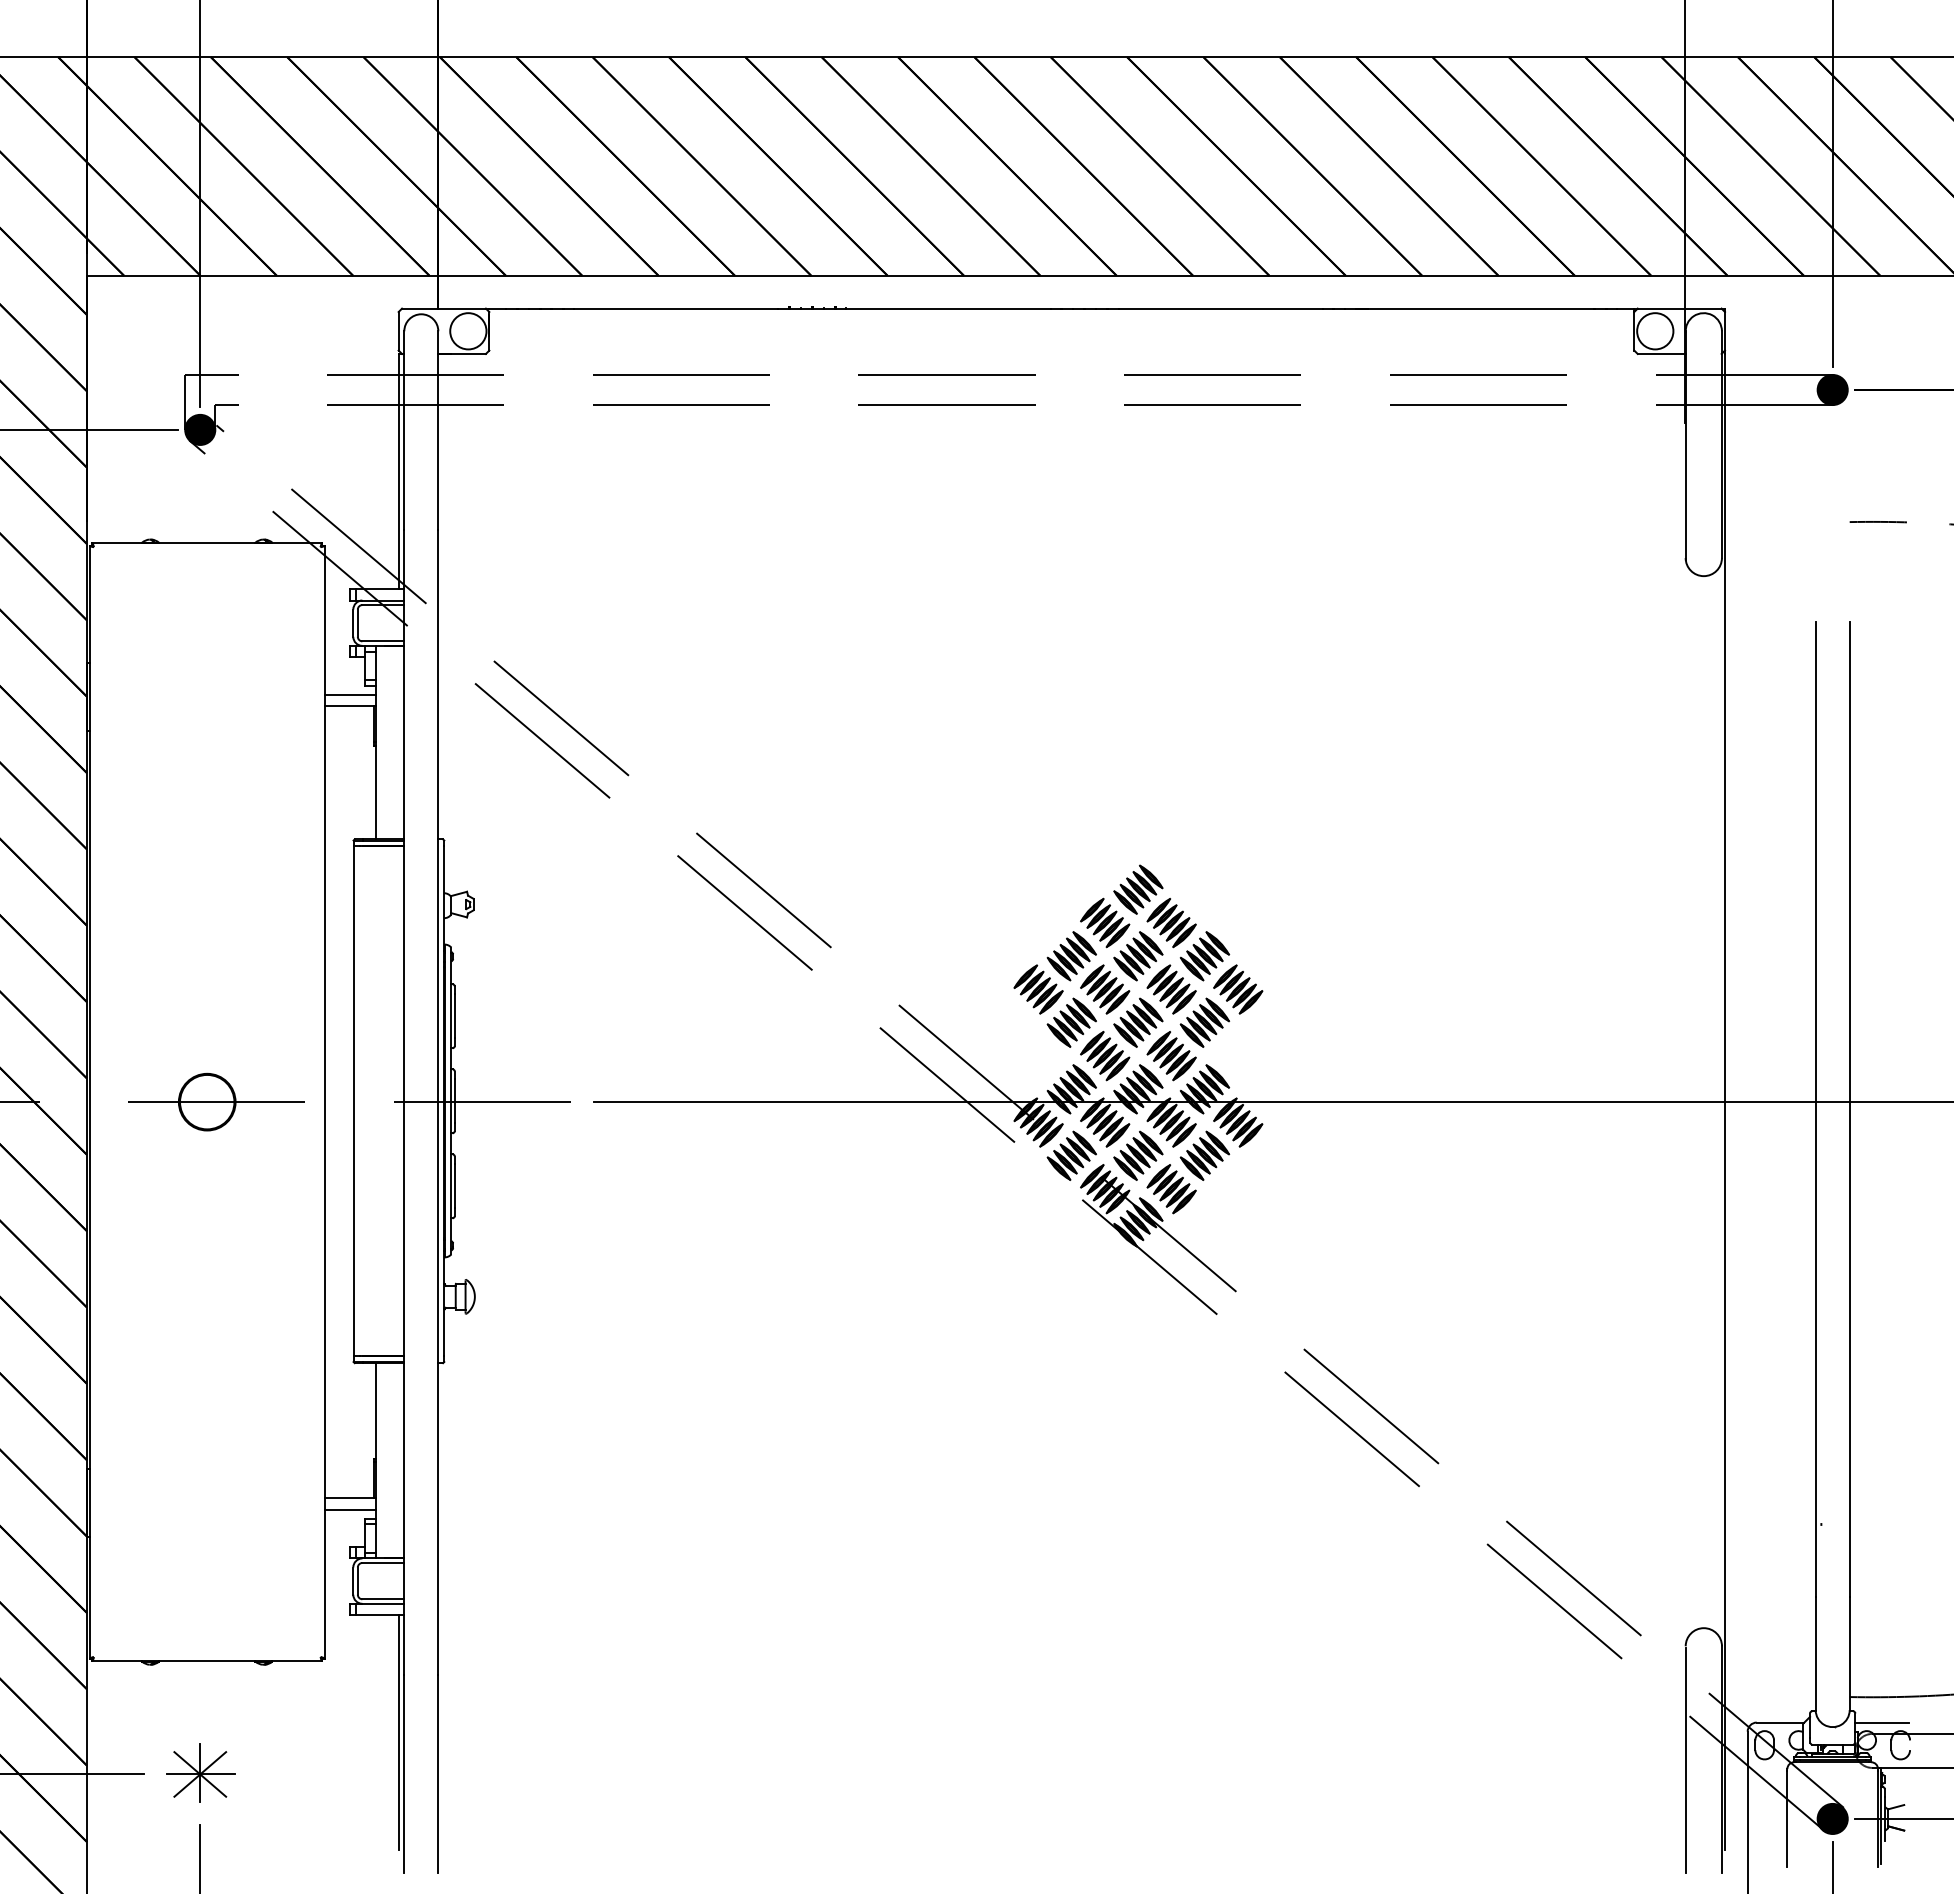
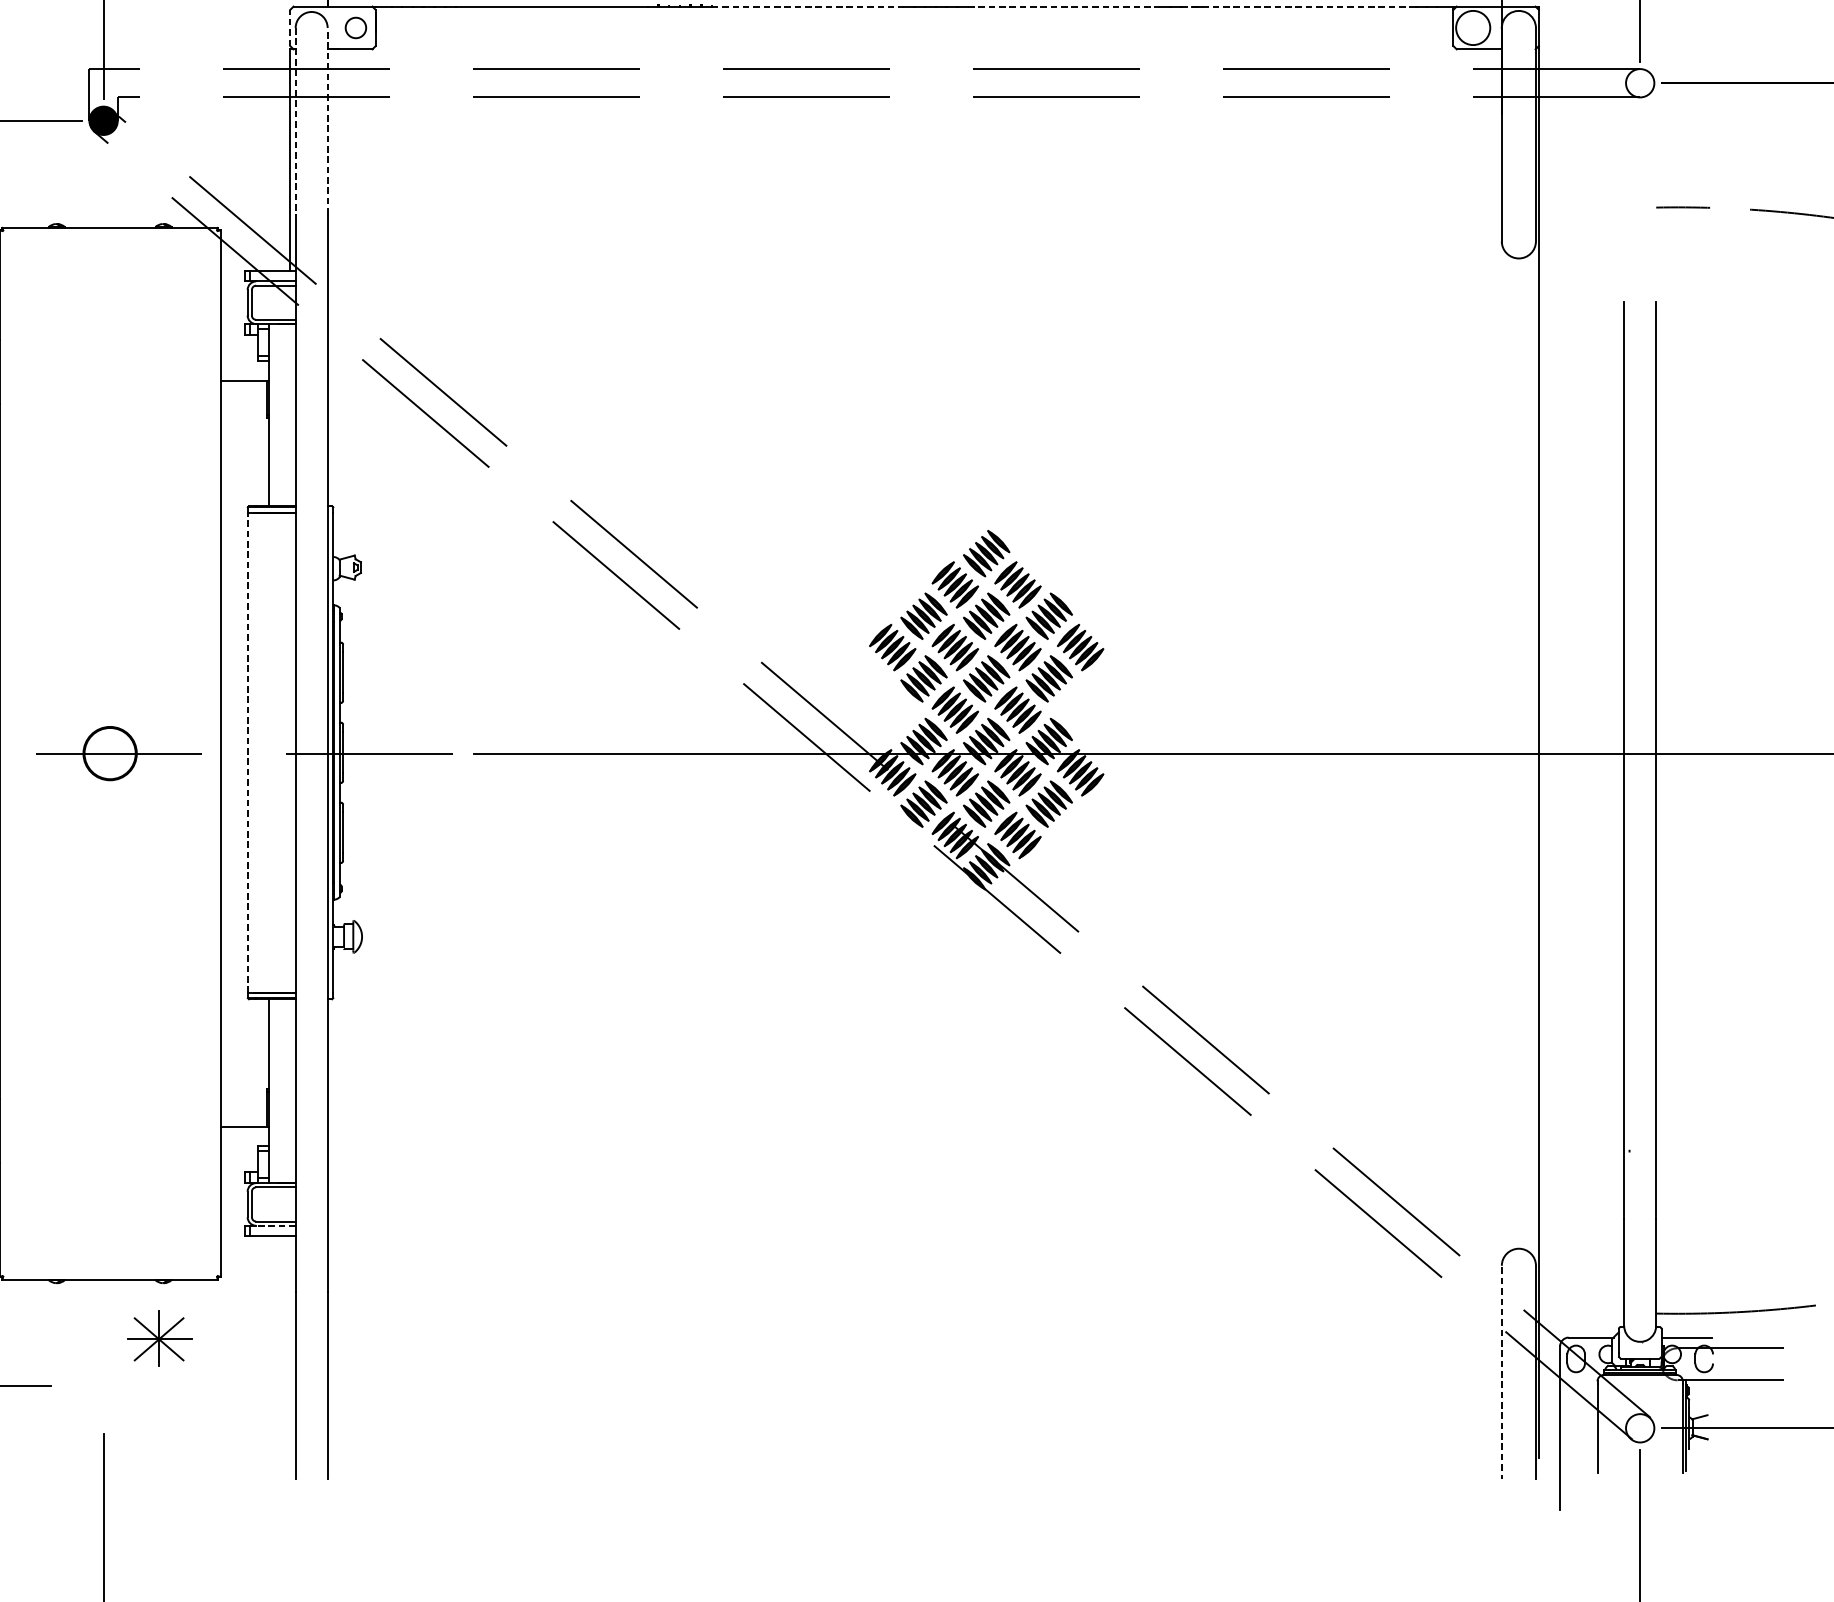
line: (948, 308) -> (807, 6), solid -> dashed
line: (1221, 308) -> (1064, 6), solid -> dashed
line: (1470, 308) -> (1299, 6), solid -> dashed
line: (398, 330) -> (290, 27), solid -> dashed
circle: (468, 331) -> (356, 28), size x0.6
fill: (1832, 389) -> (1640, 82), removed
line: (438, 429) -> (327, 120), solid -> dashed
line: (404, 430) -> (295, 121), solid -> dashed
line: (349, 694) -> (244, 369), removed
line: (353, 1100) -> (247, 752), solid -> dashed
line: (349, 1509) -> (244, 1137), removed
line: (383, 1603) -> (276, 1225), solid -> dashed
line: (398, 1732) -> (290, 1346), removed
line: (1685, 1761) -> (1501, 1374), solid -> dashed
part: (200, 1772) -> (159, 1337), moved
fill: (1832, 1818) -> (1640, 1427), removed

